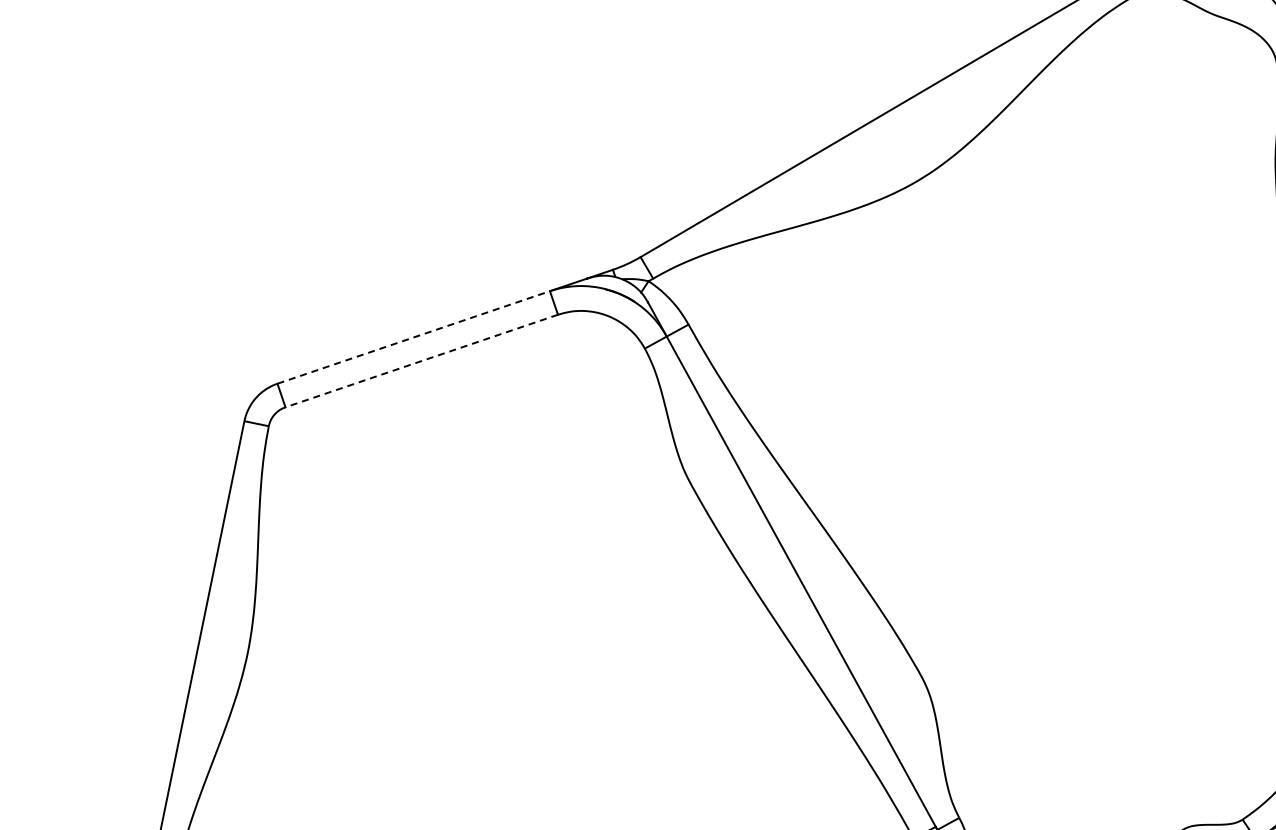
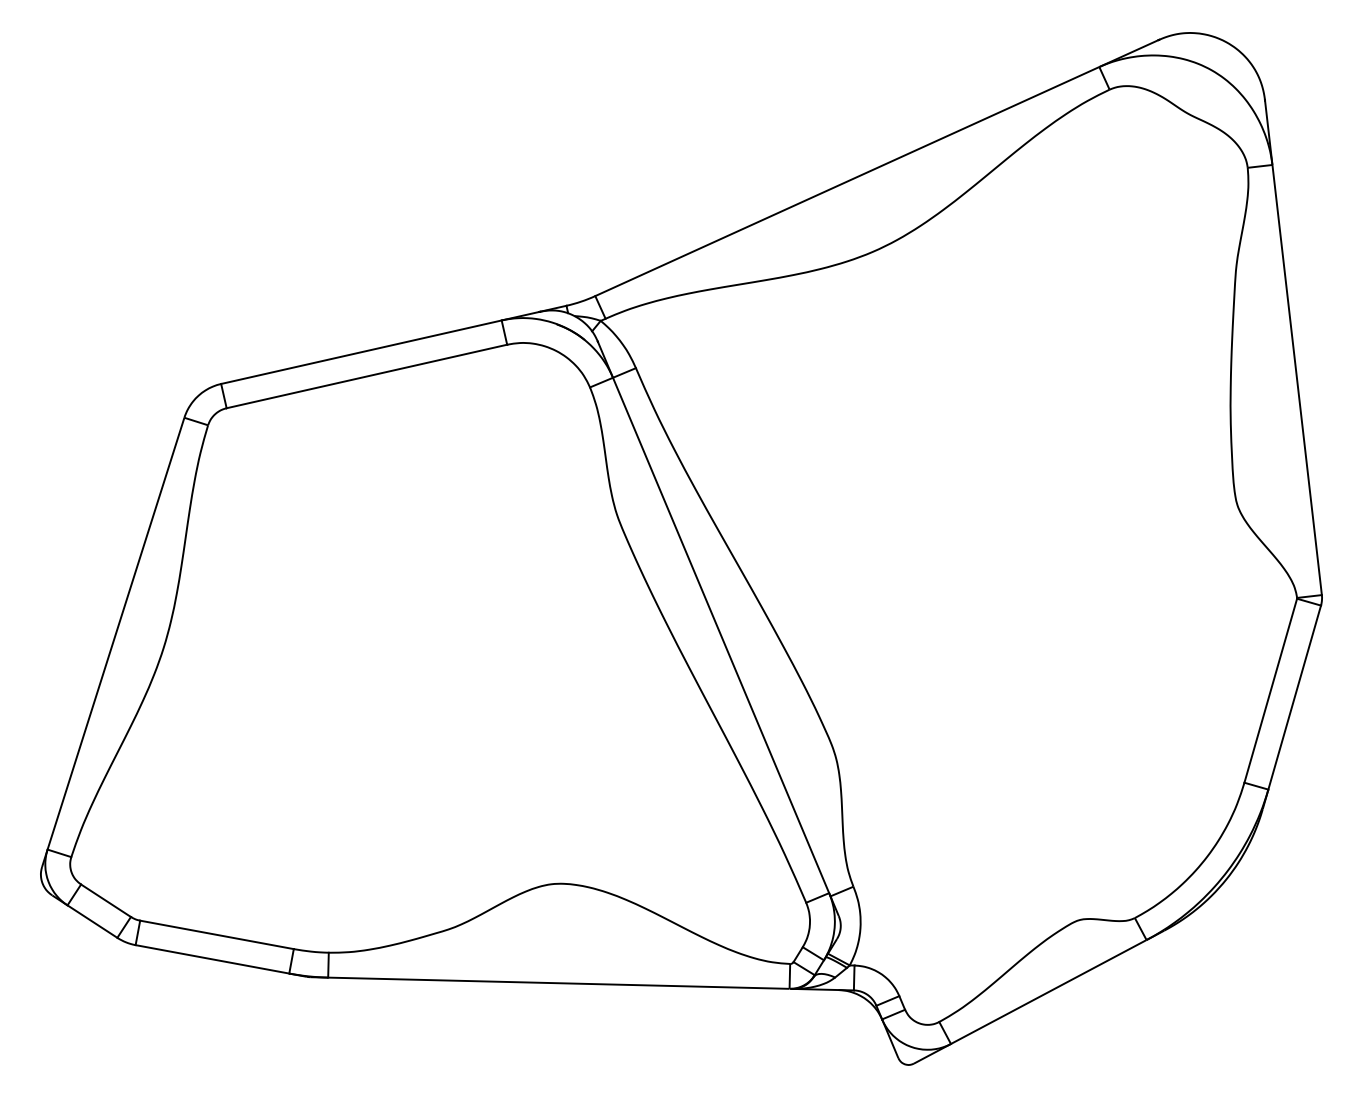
line: (413, 337) -> (361, 352), dashed -> solid
line: (421, 361) -> (366, 376), dashed -> solid

